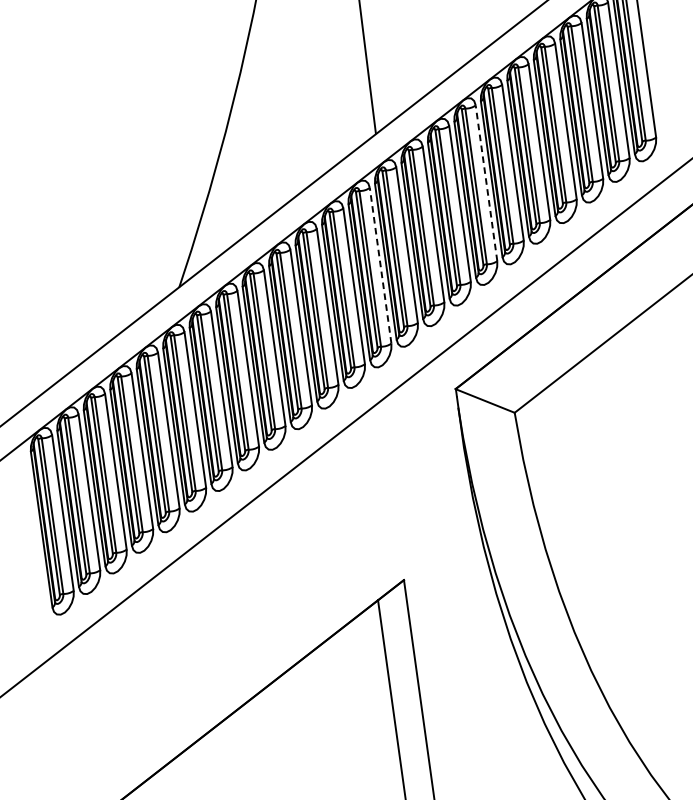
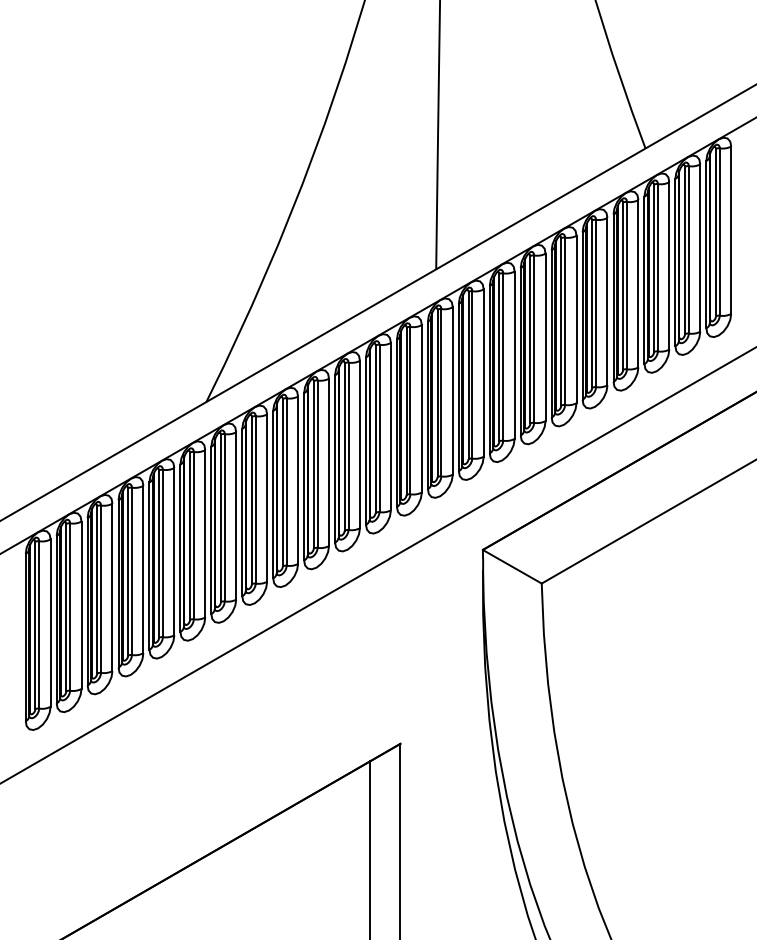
line: (486, 183) -> (545, 337), dashed -> solid
line: (380, 265) -> (421, 408), dashed -> solid

